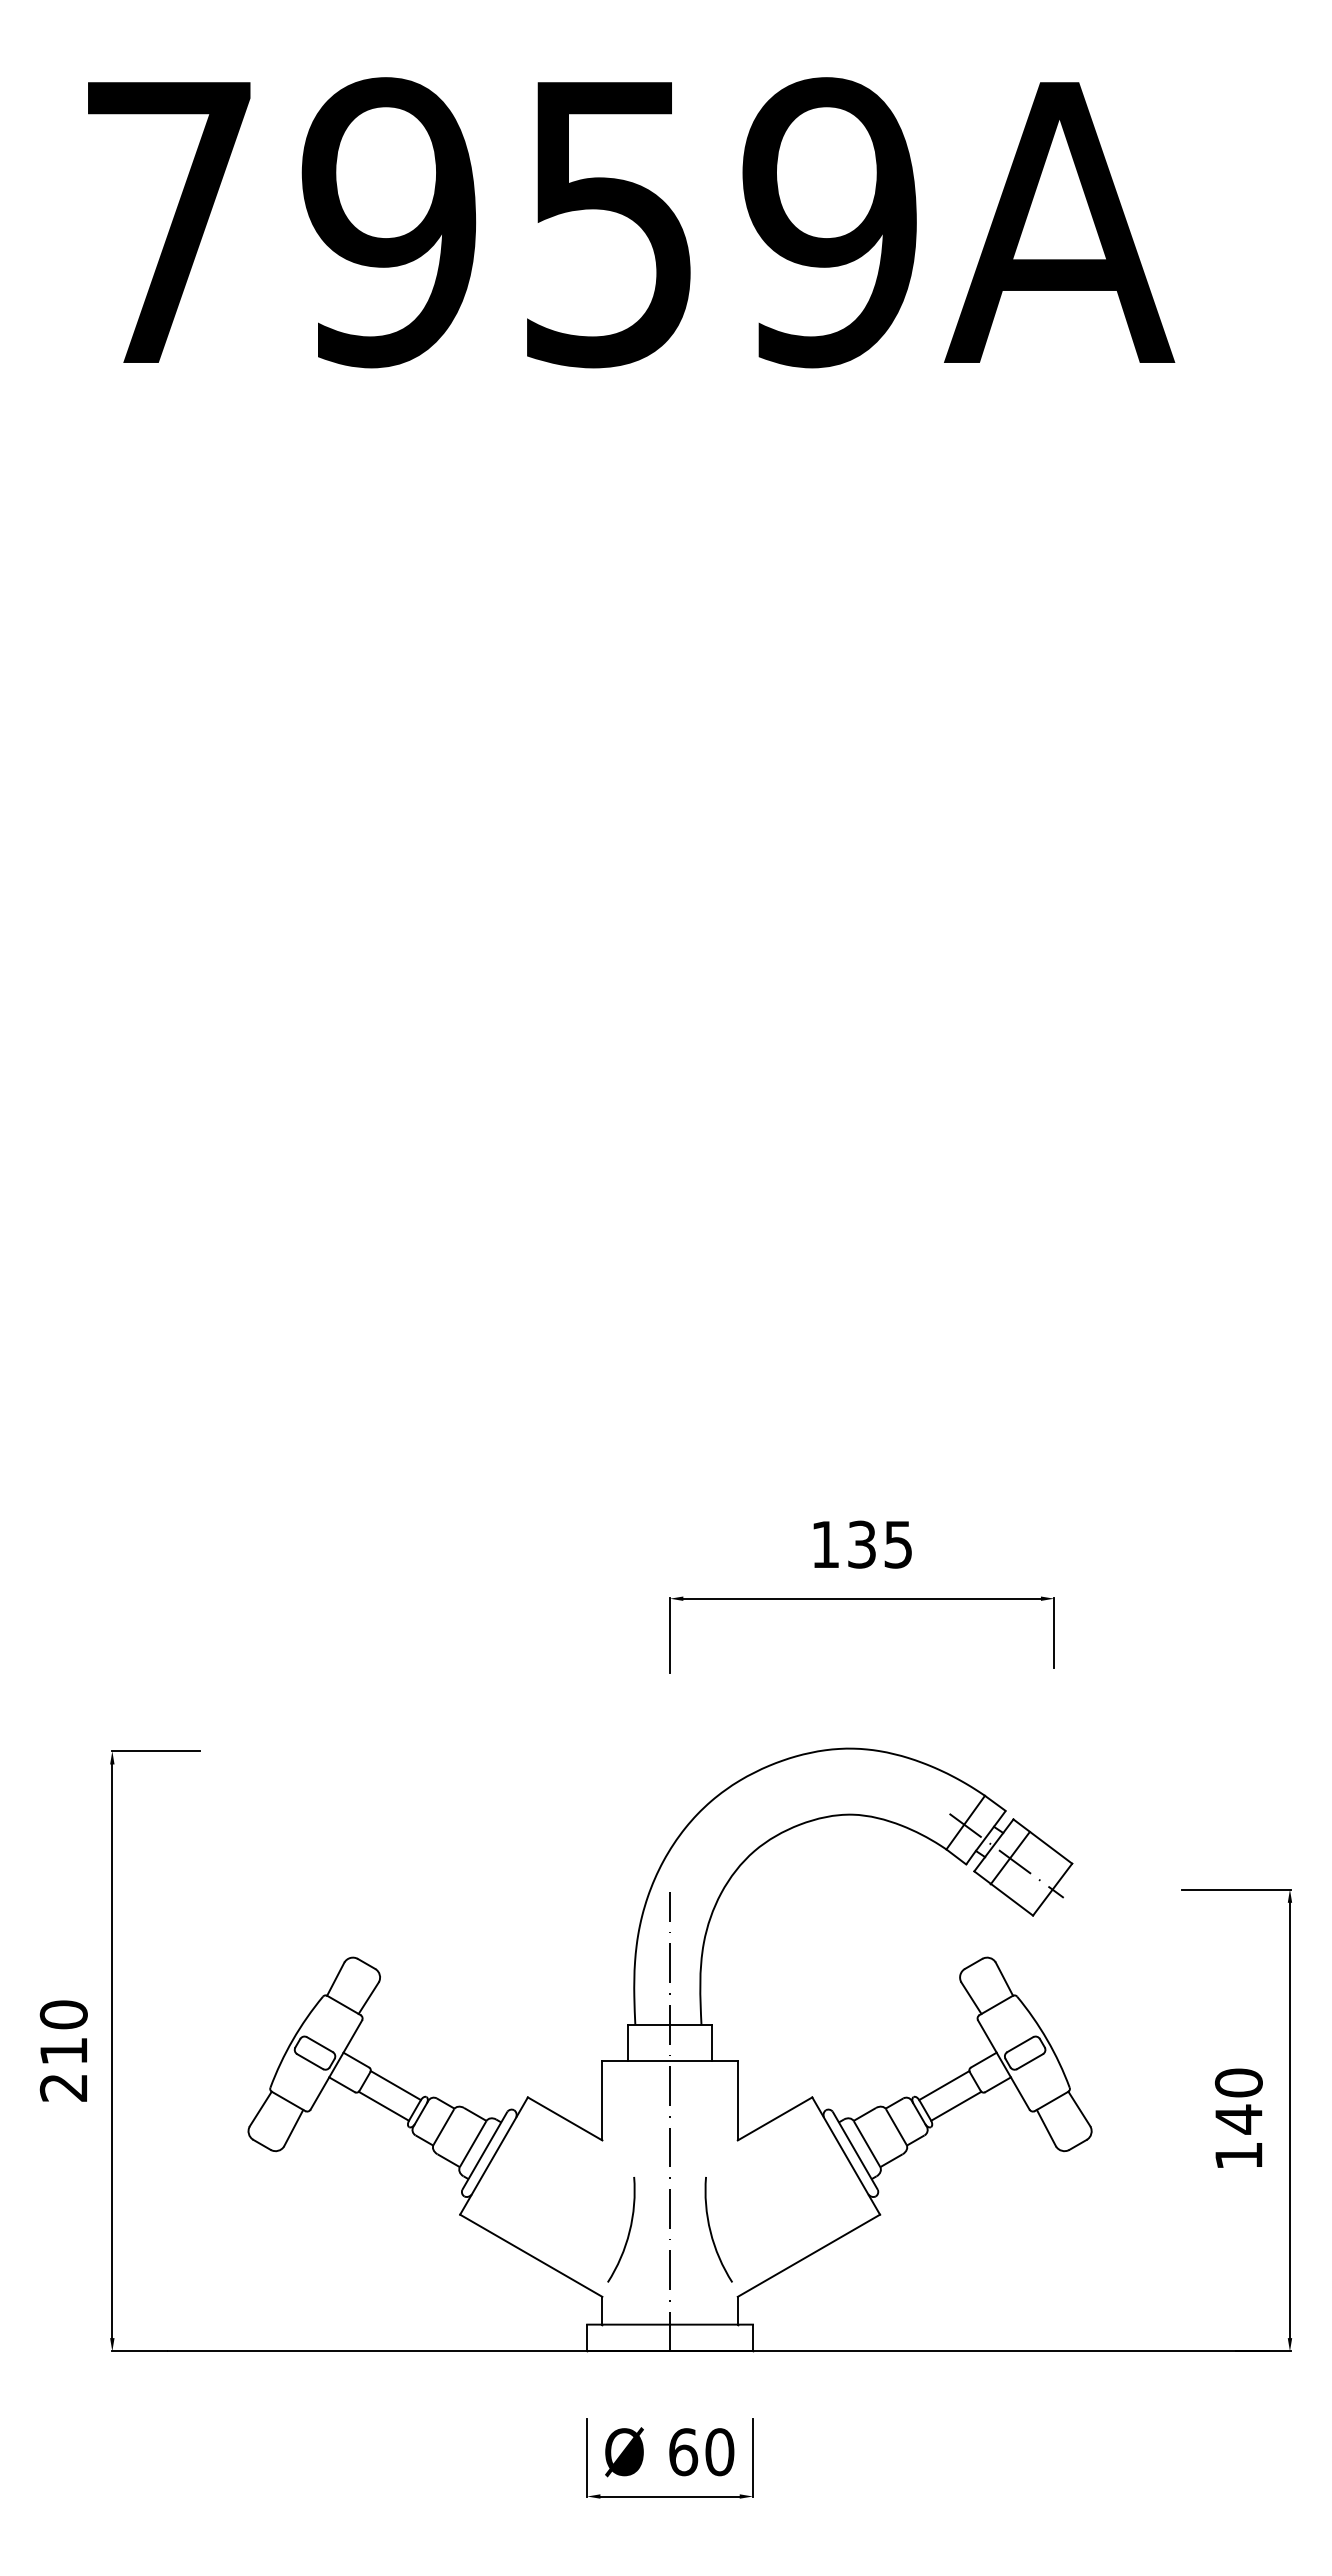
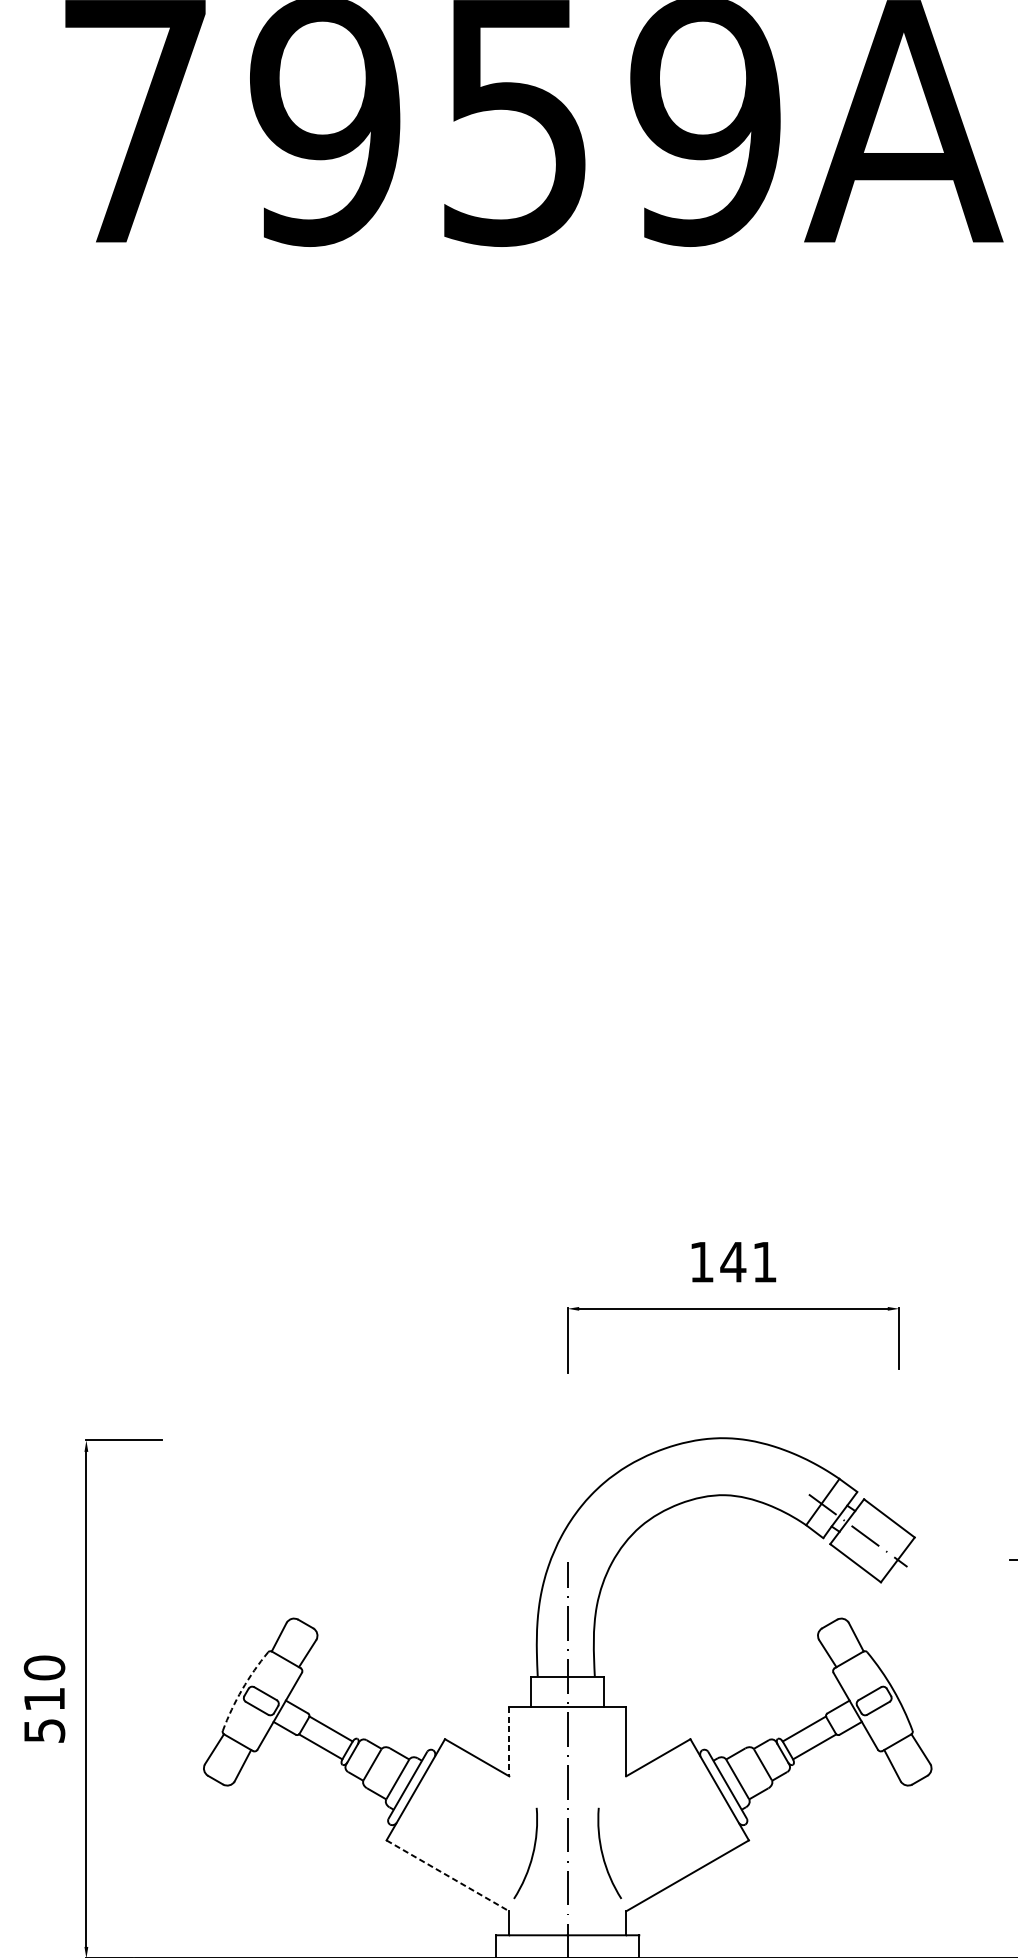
text: (878, 1544) -> (747, 1262), 135 -> 141
line: (1009, 1857) -> (860, 1532), removed
arc: (292, 2039) -> (241, 1689), solid -> dashed
text: (63, 2087) -> (44, 1730), 210 -> 510
line: (602, 2100) -> (509, 1741), solid -> dashed
line: (531, 2256) -> (448, 1876), solid -> dashed

